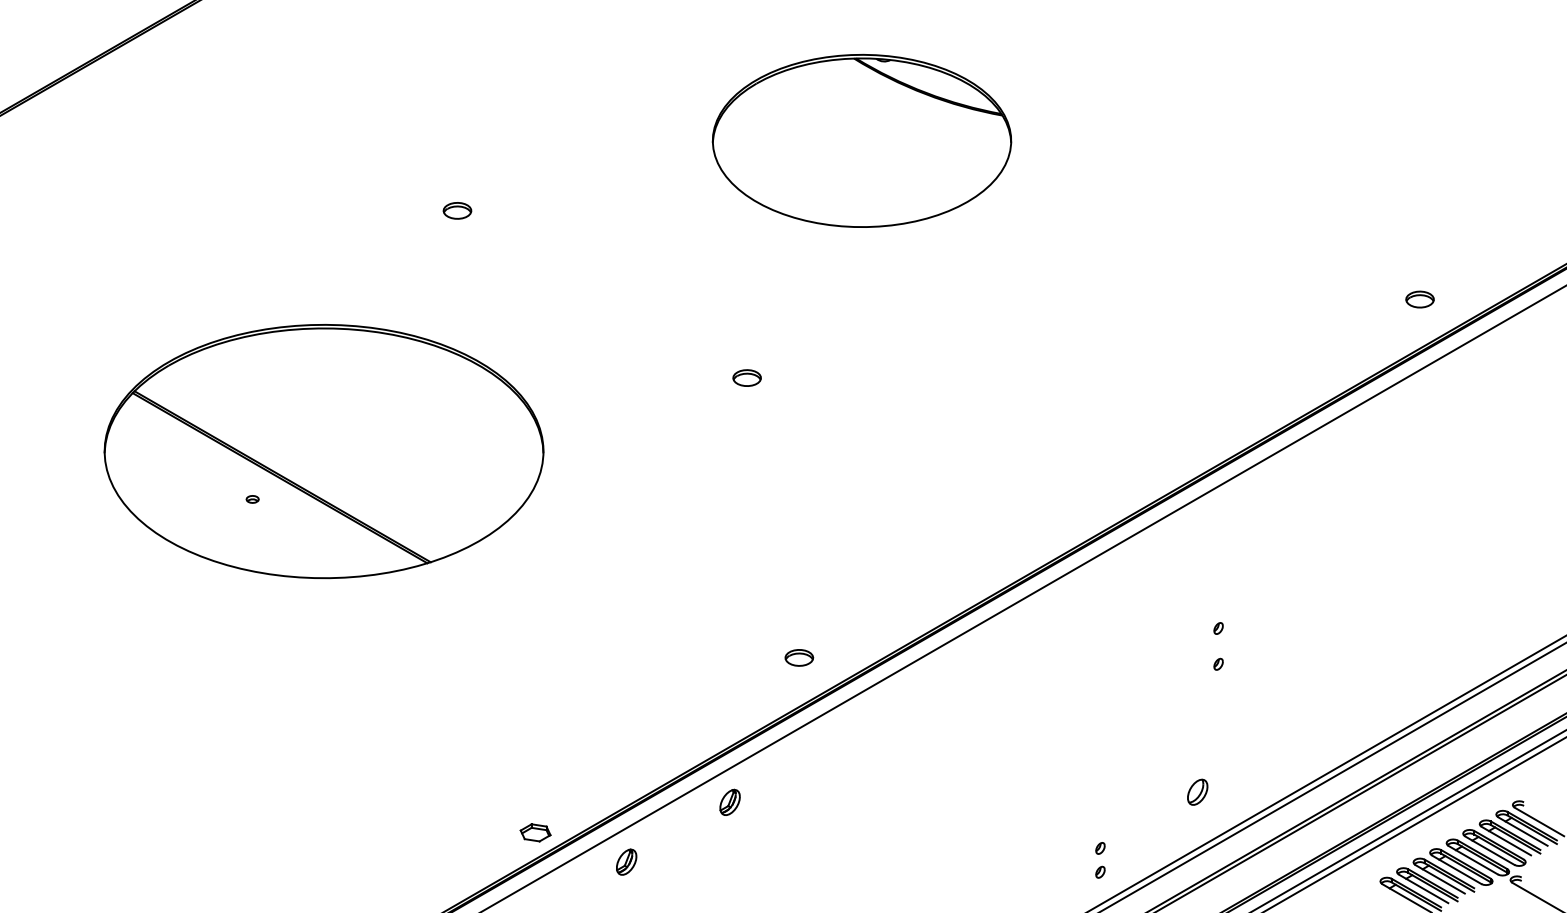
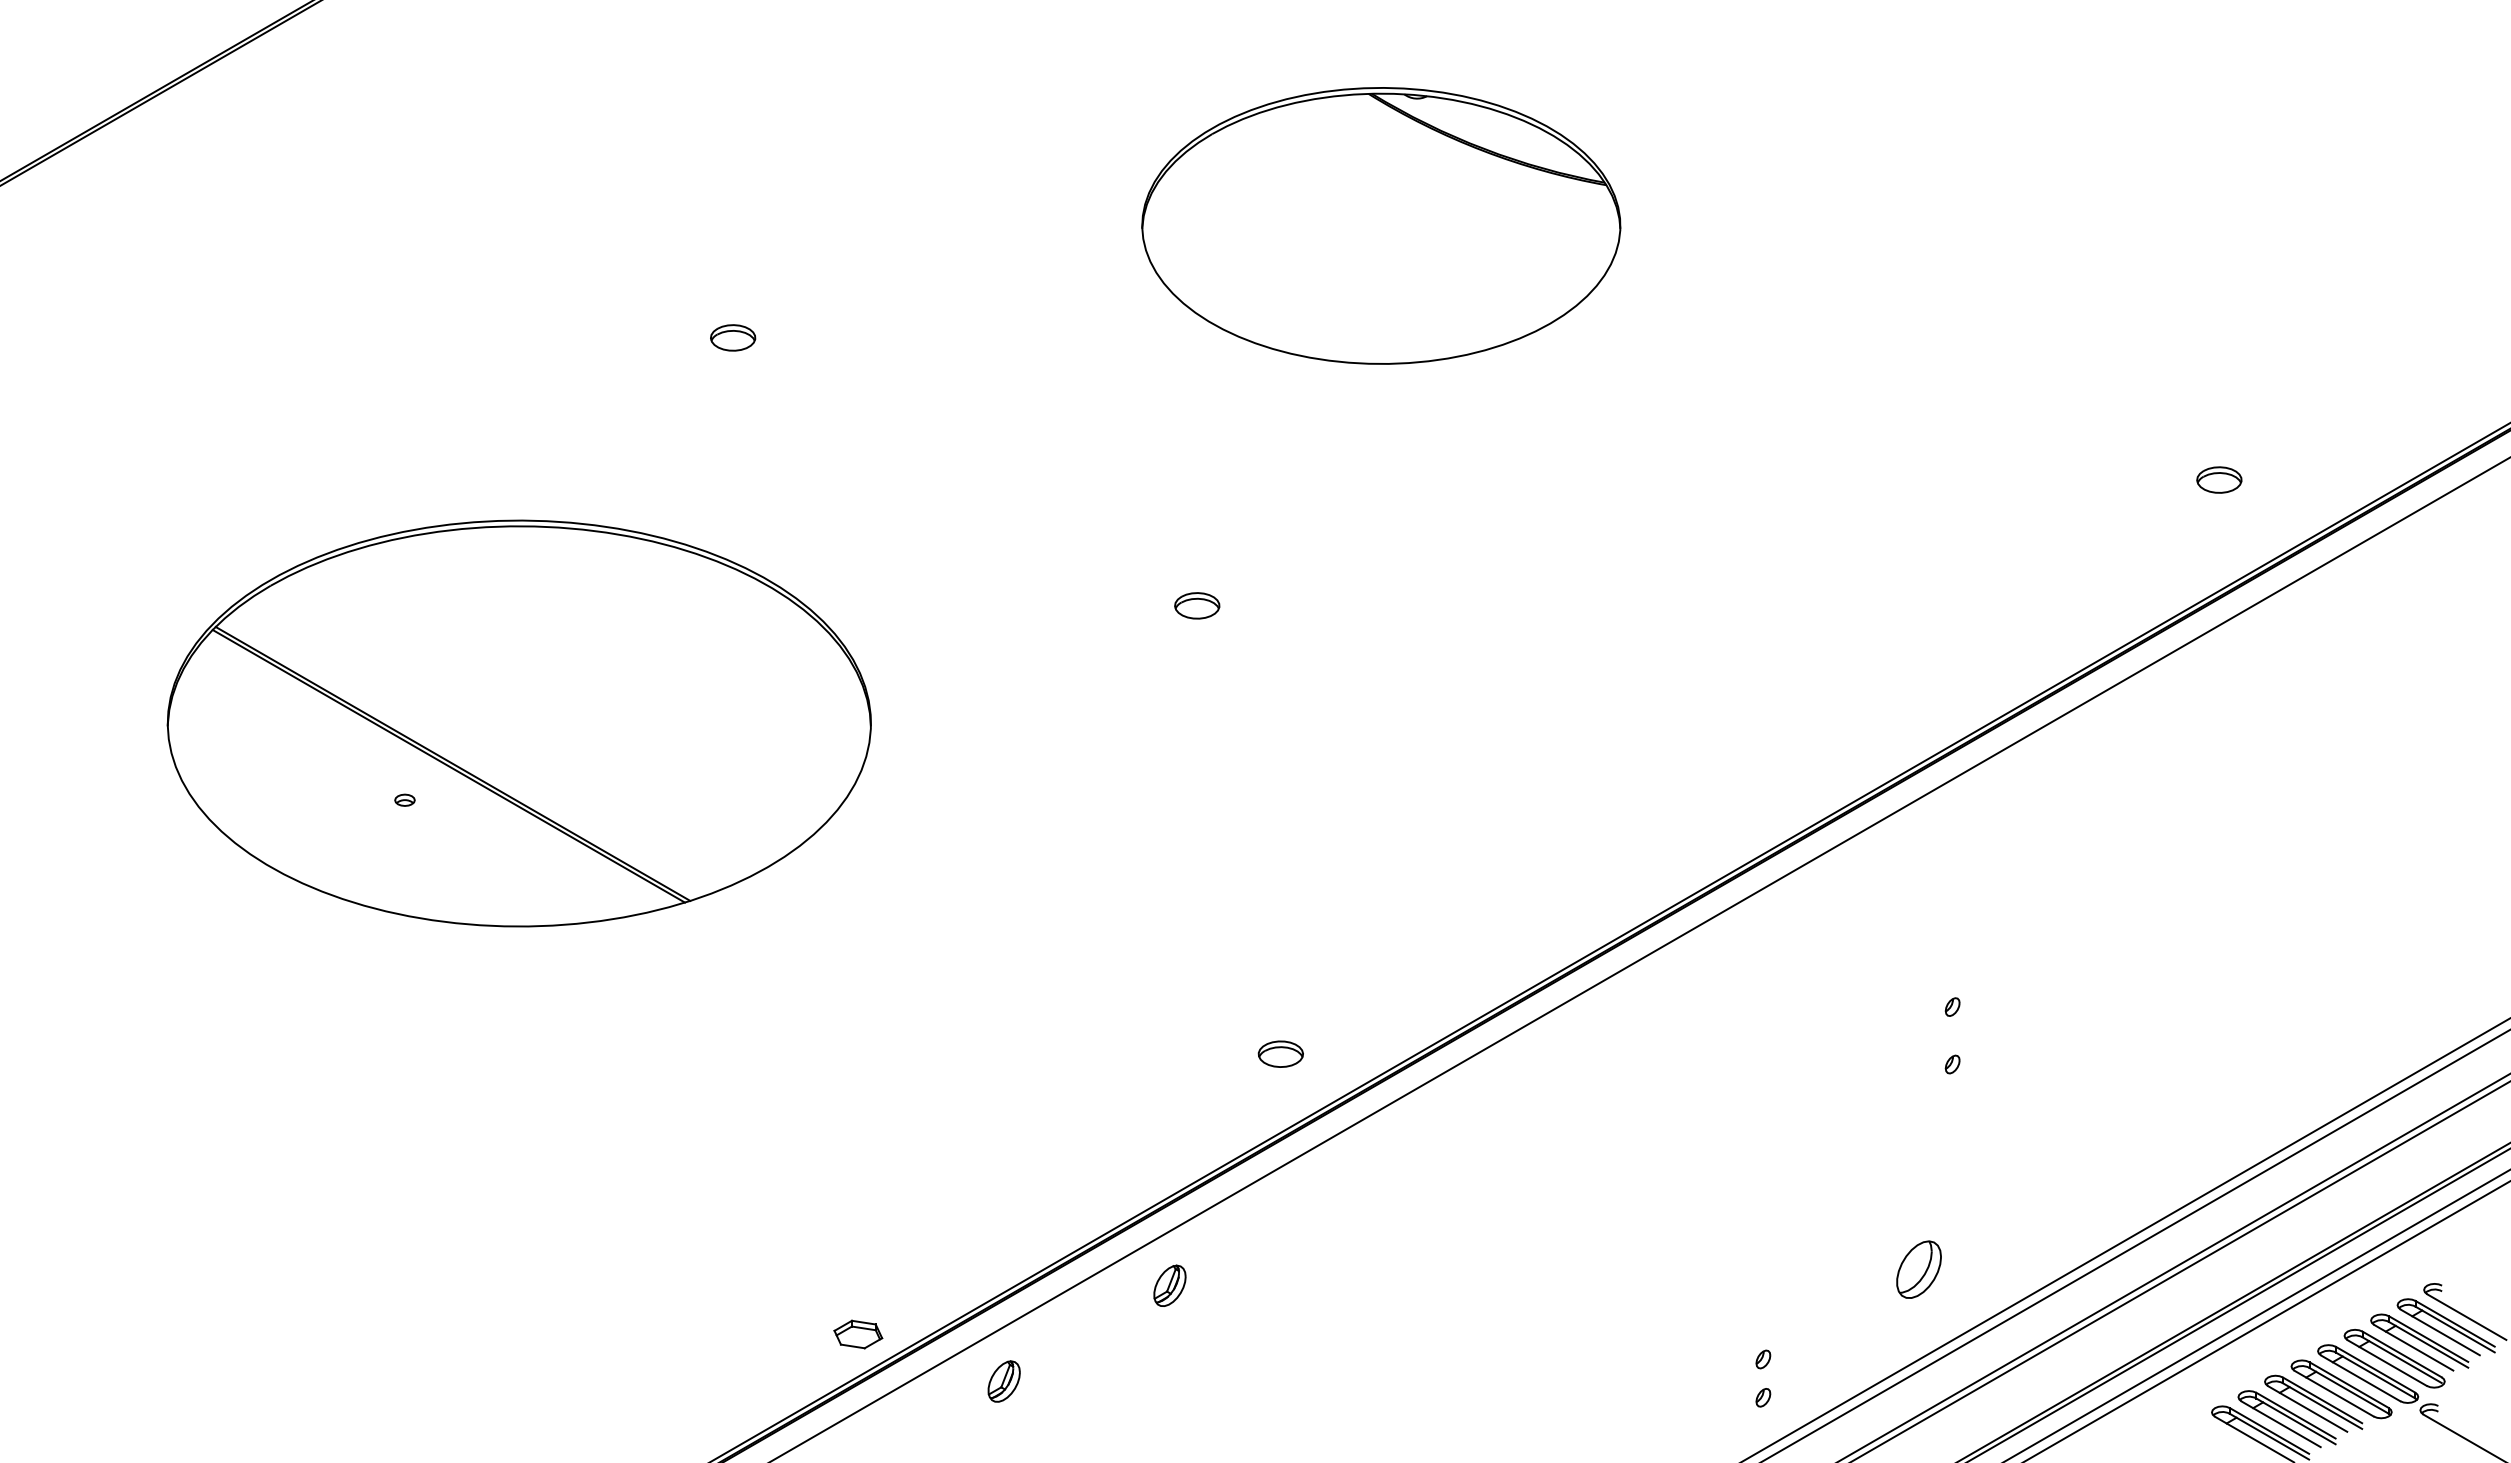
part: (1419, 299) -> (2218, 479), moved
part: (1197, 791) -> (1918, 1268), size x1.4

